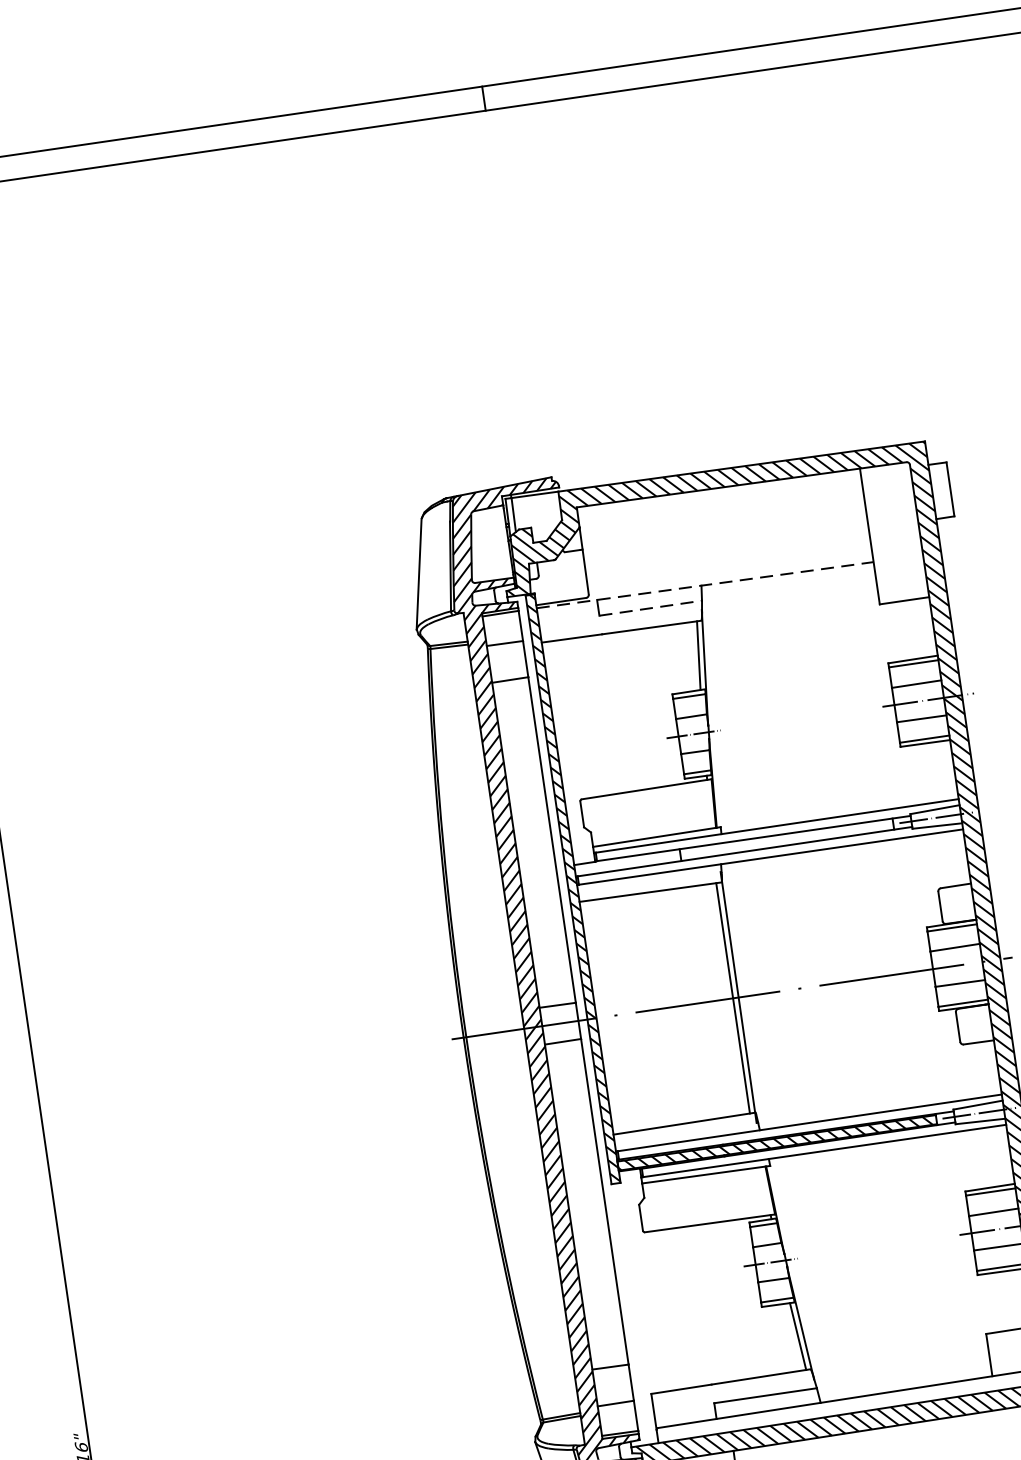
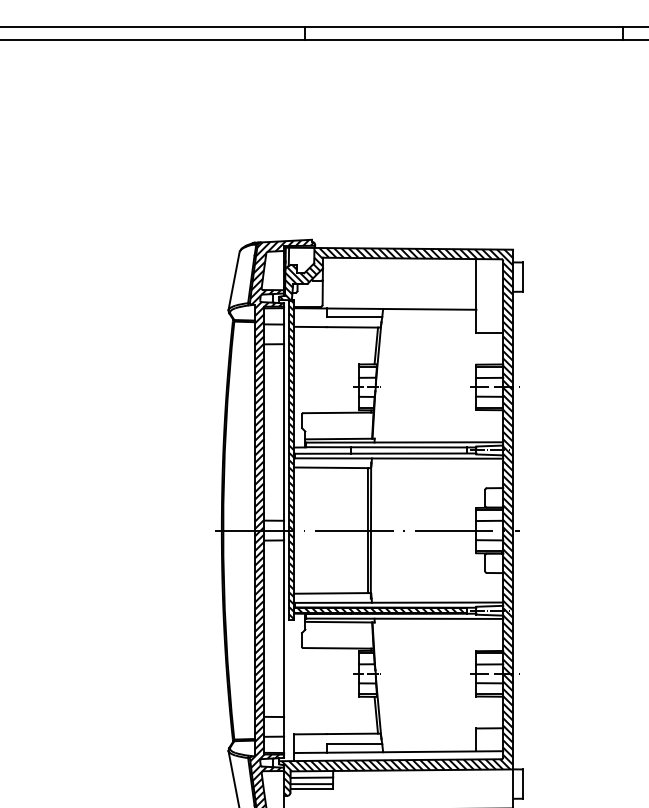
line: (705, 585) -> (385, 309), dashed -> solid
line: (650, 609) -> (354, 317), dashed -> solid

